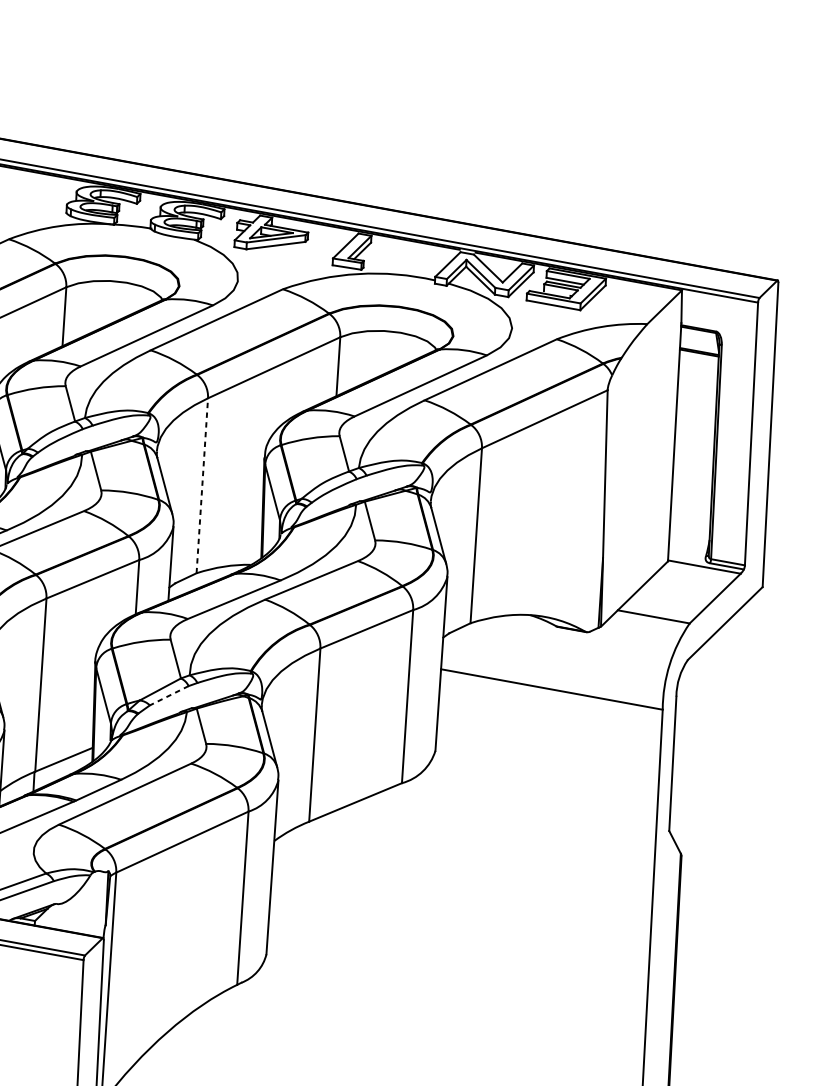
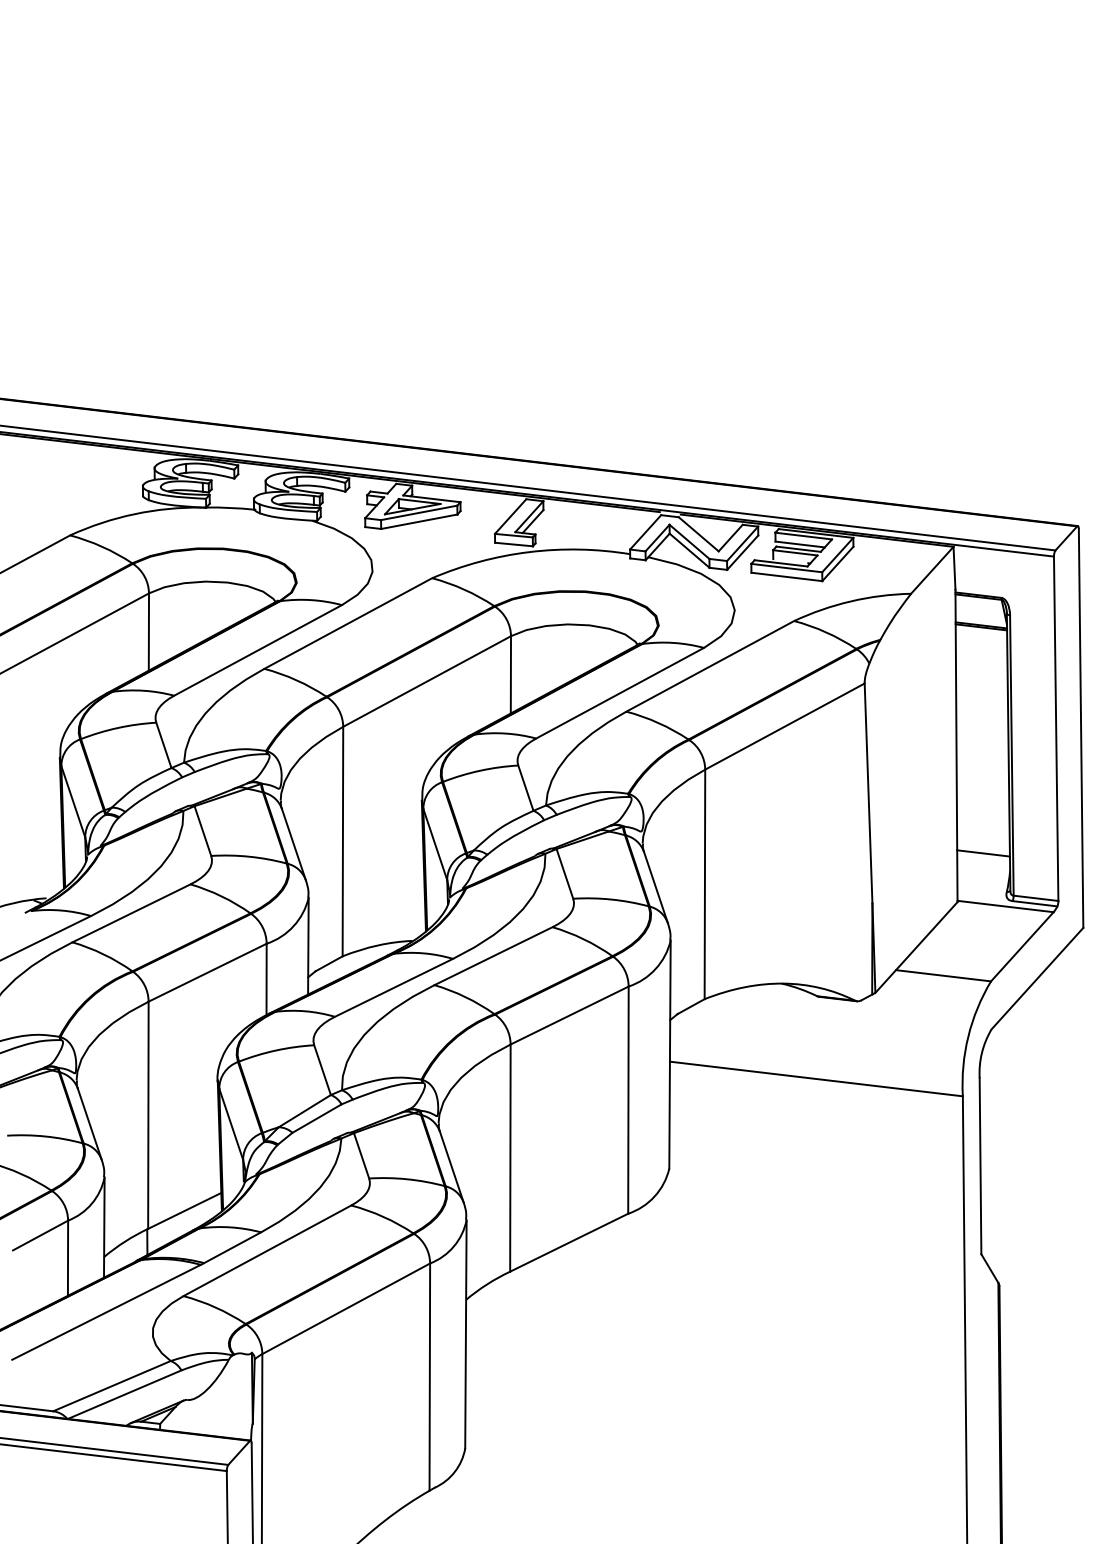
line: (201, 485) -> (342, 841), dashed -> solid
line: (690, 525) -> (983, 853), added
line: (168, 695) -> (316, 1118), dashed -> solid

